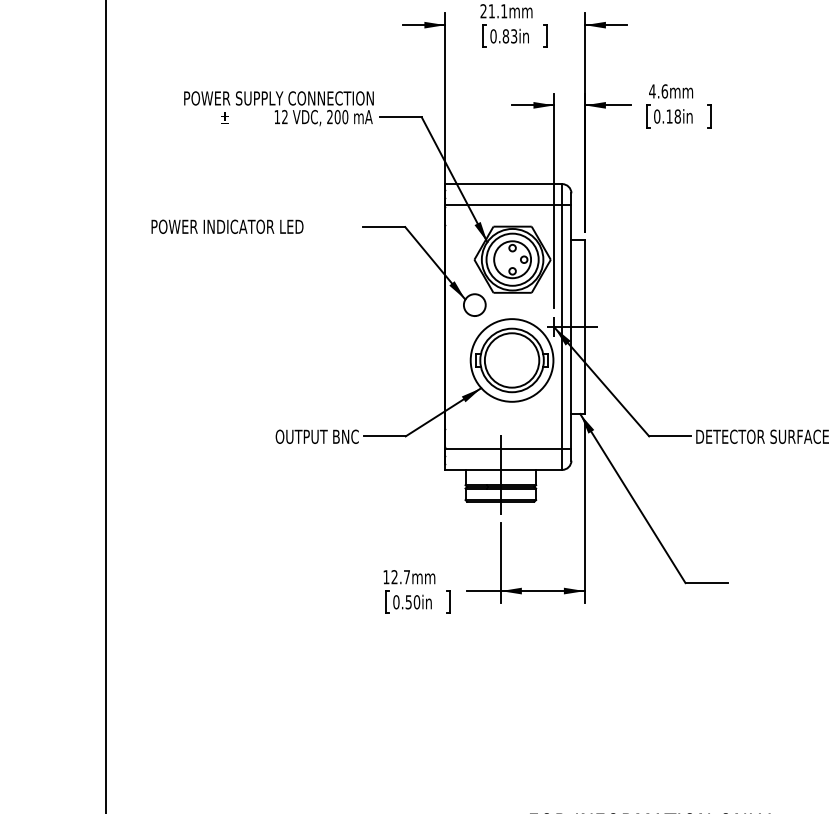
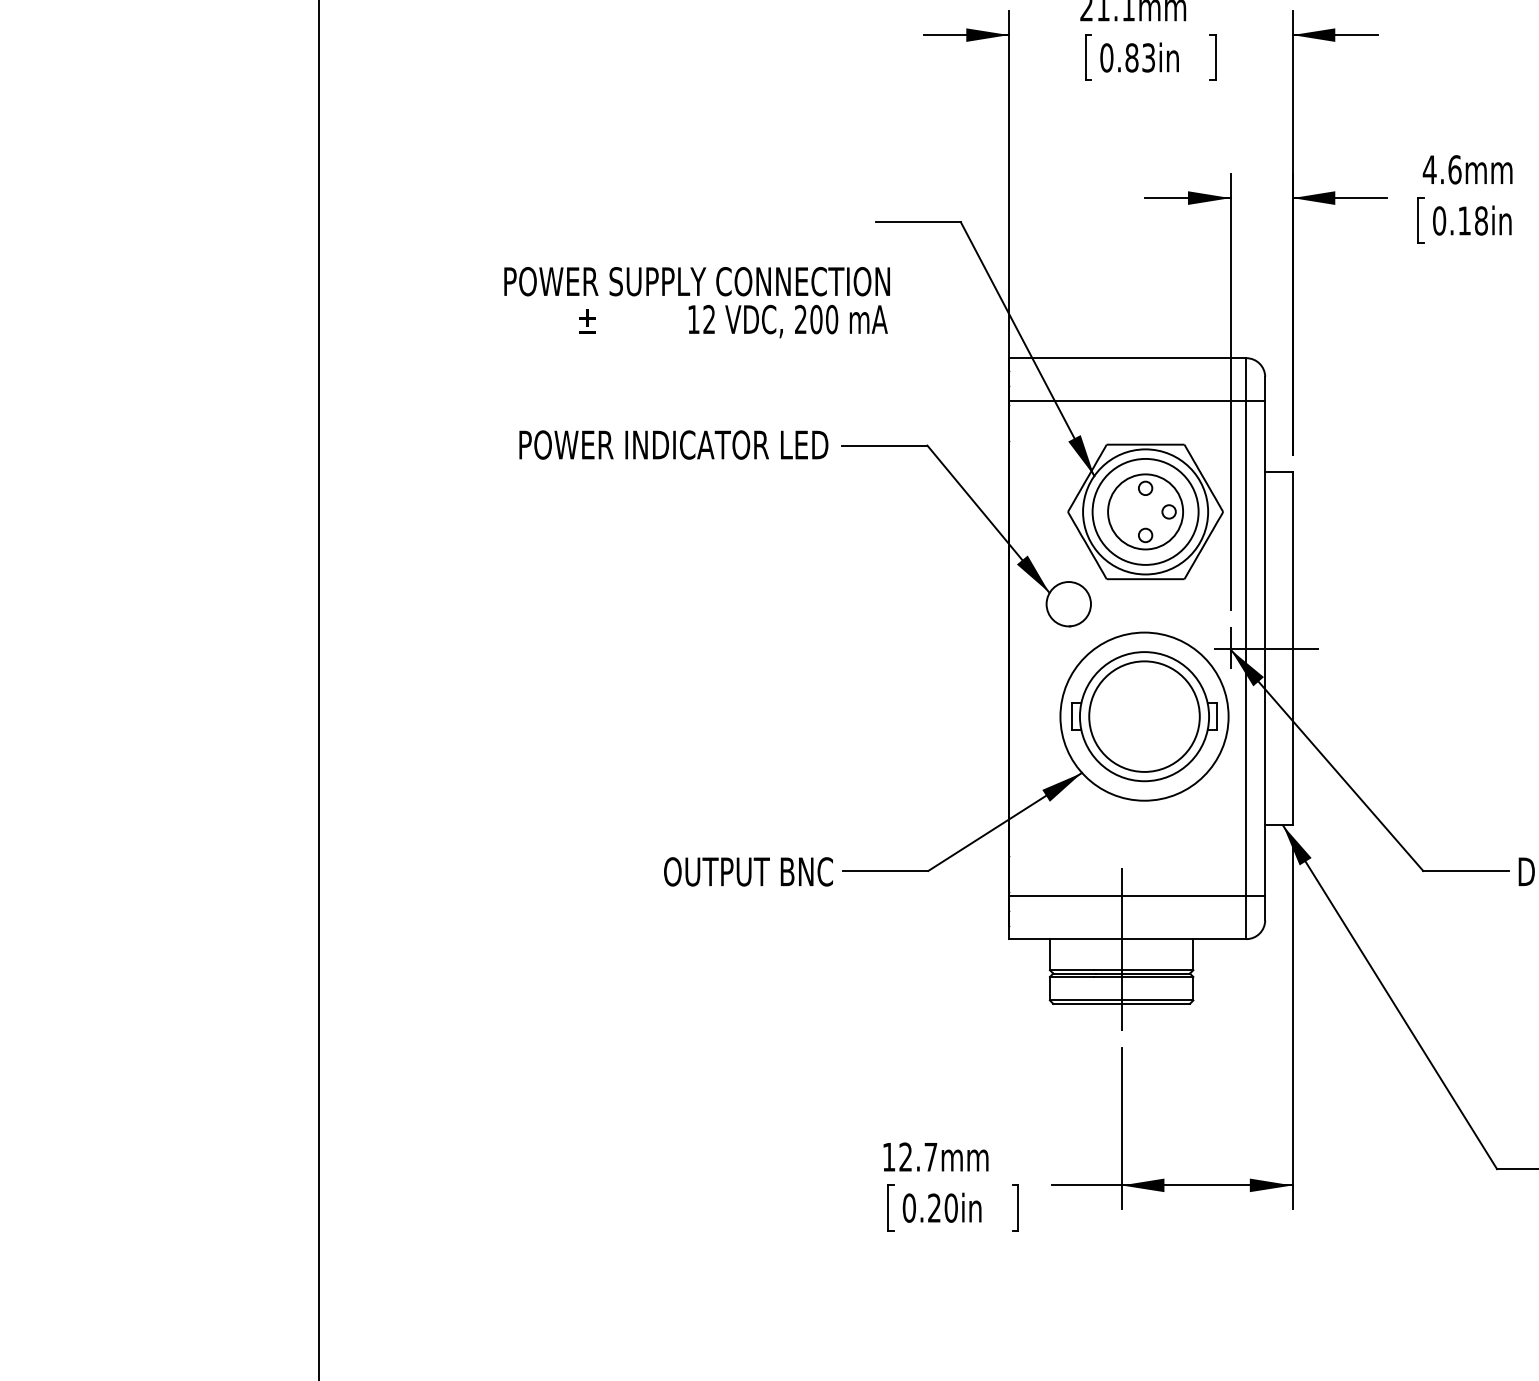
text: (278, 108) -> (696, 302), moved
text: (227, 226) -> (673, 444), moved
text: (408, 602) -> (933, 1208), 0.50in -> 0.20in

